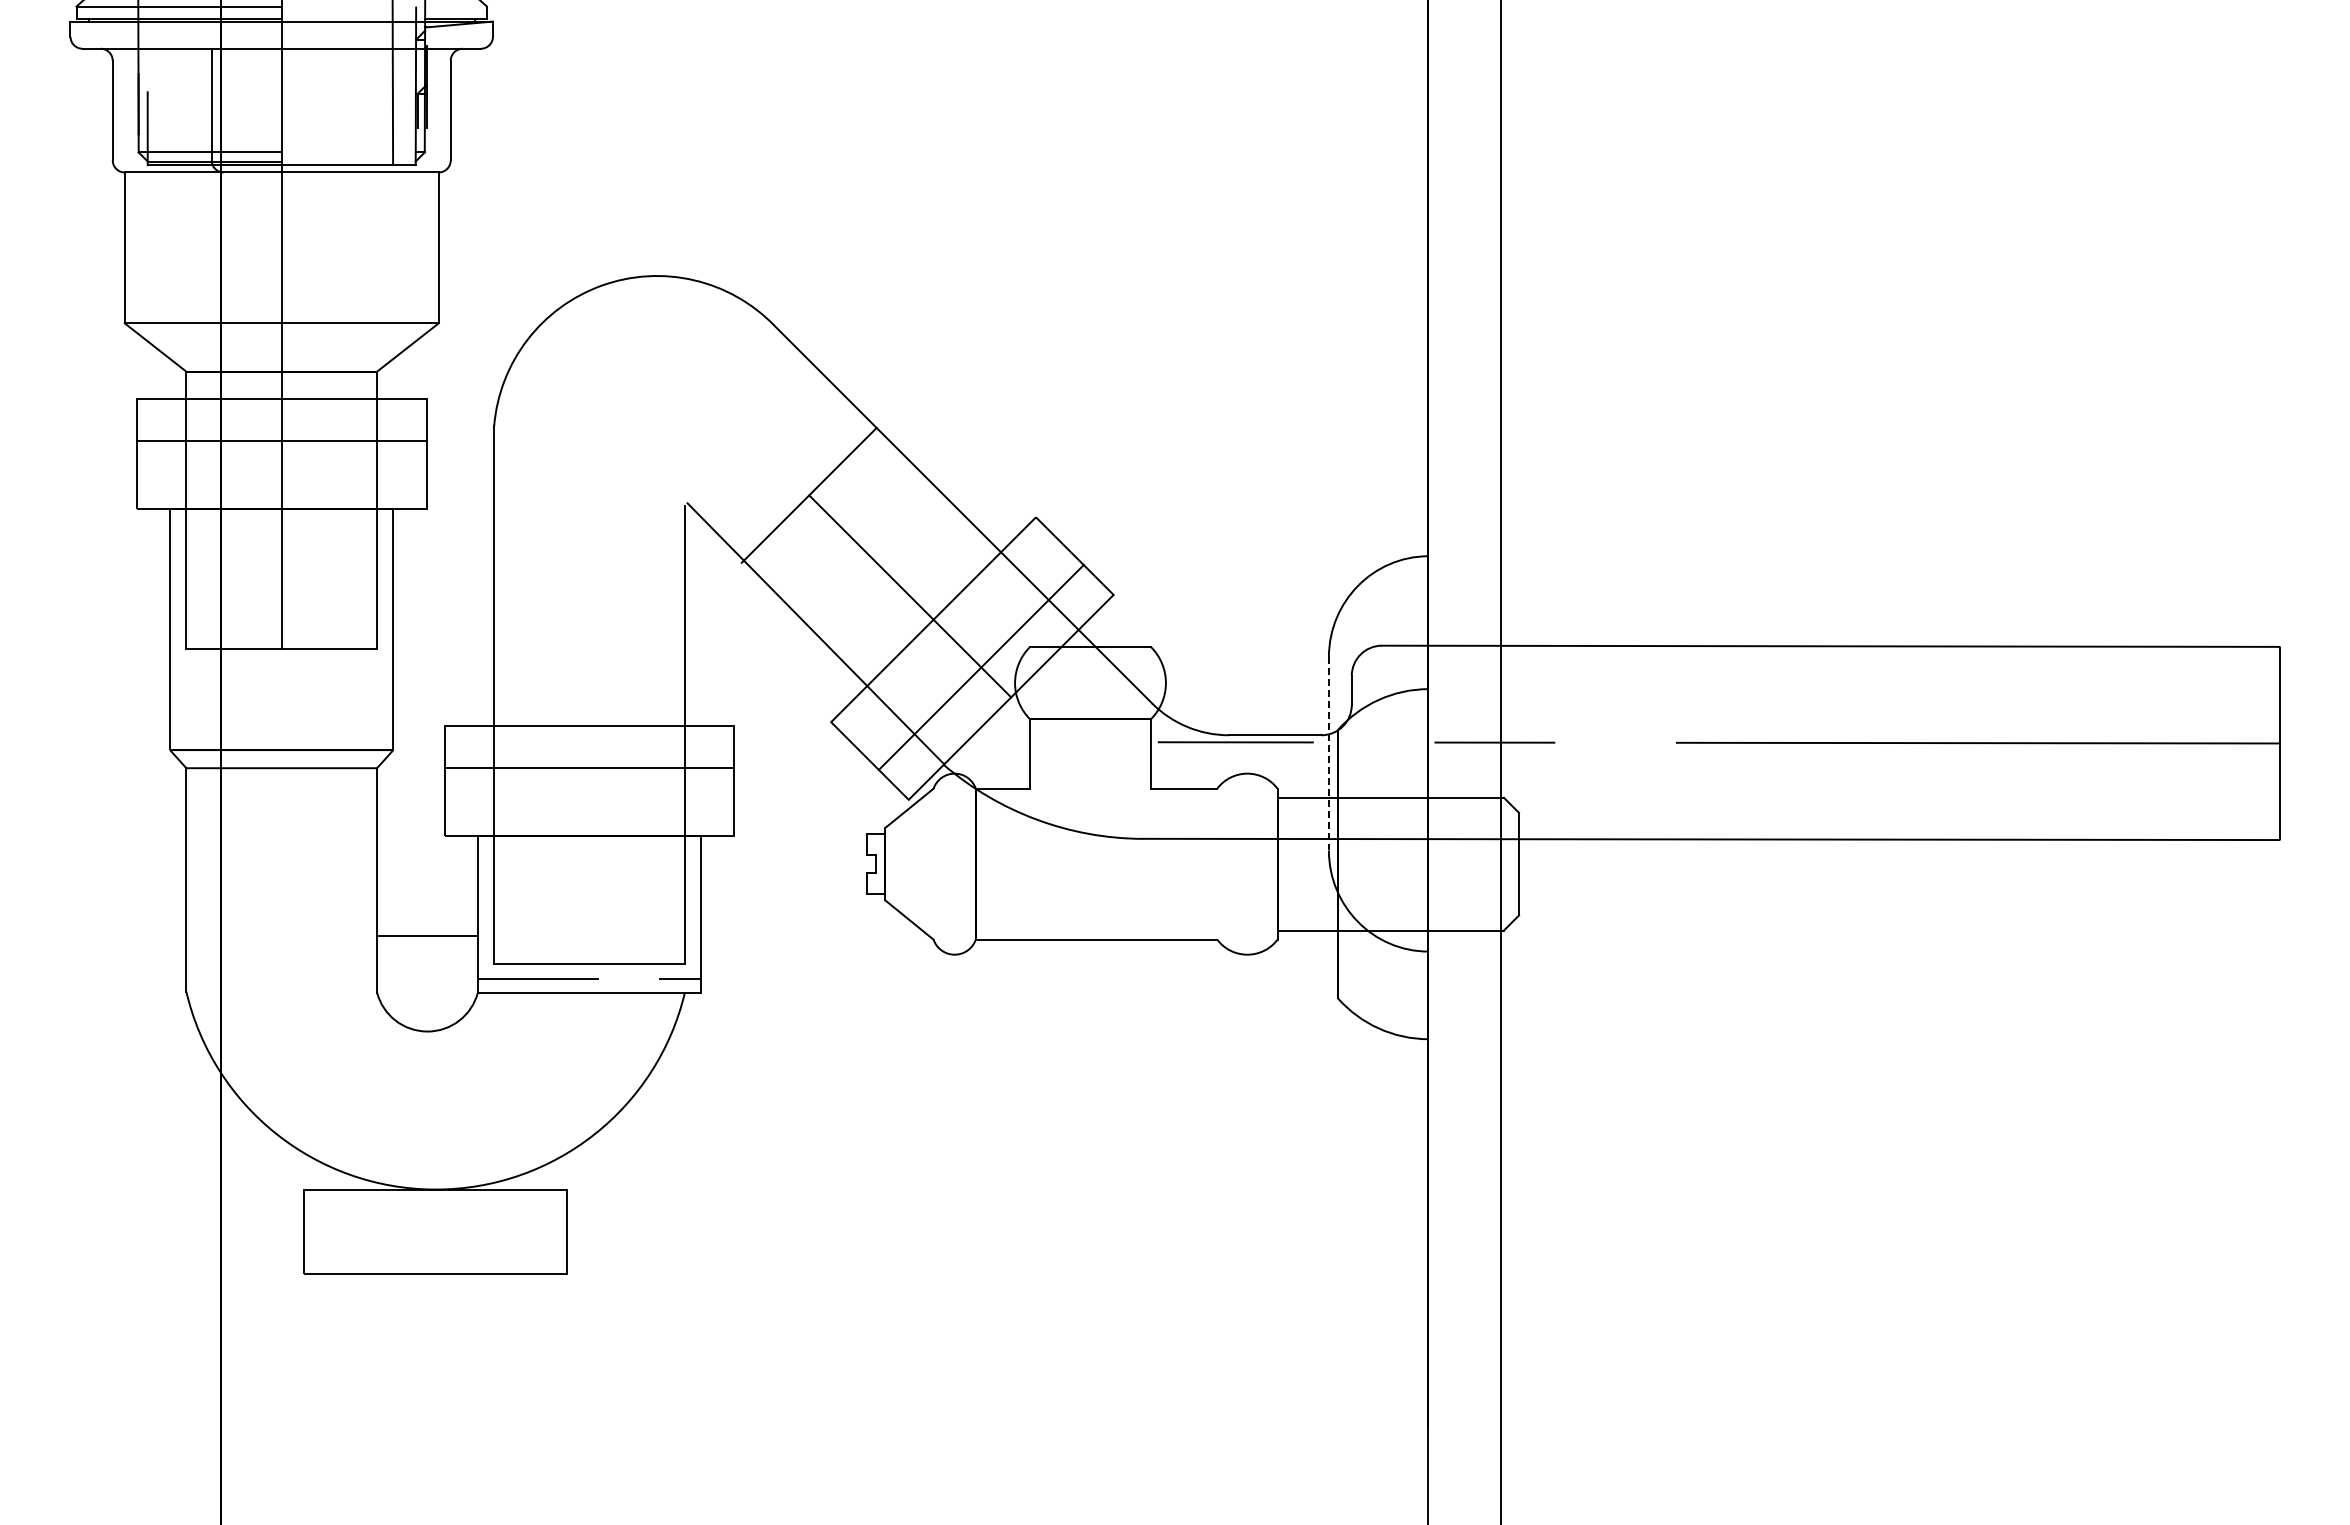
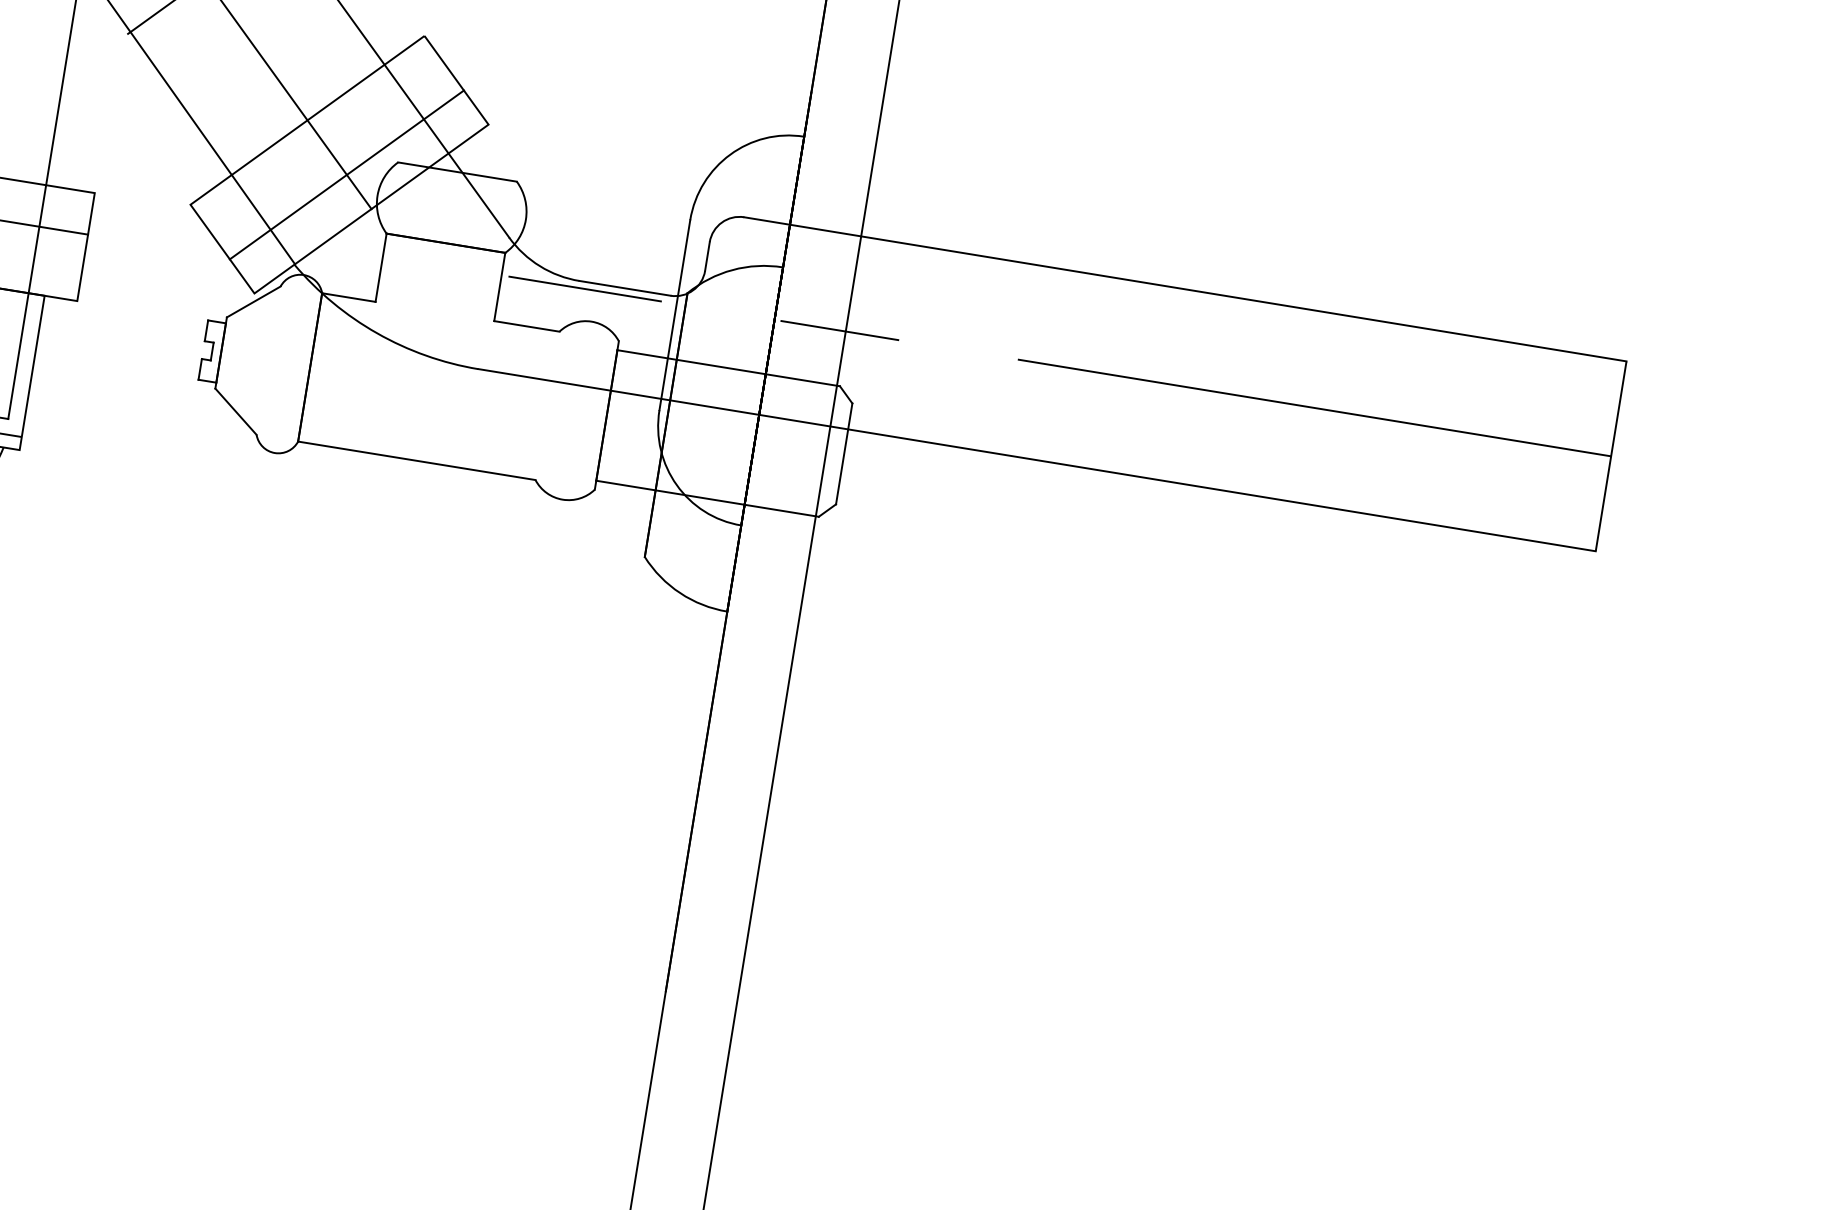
line: (1328, 753) -> (674, 314), dashed -> solid

